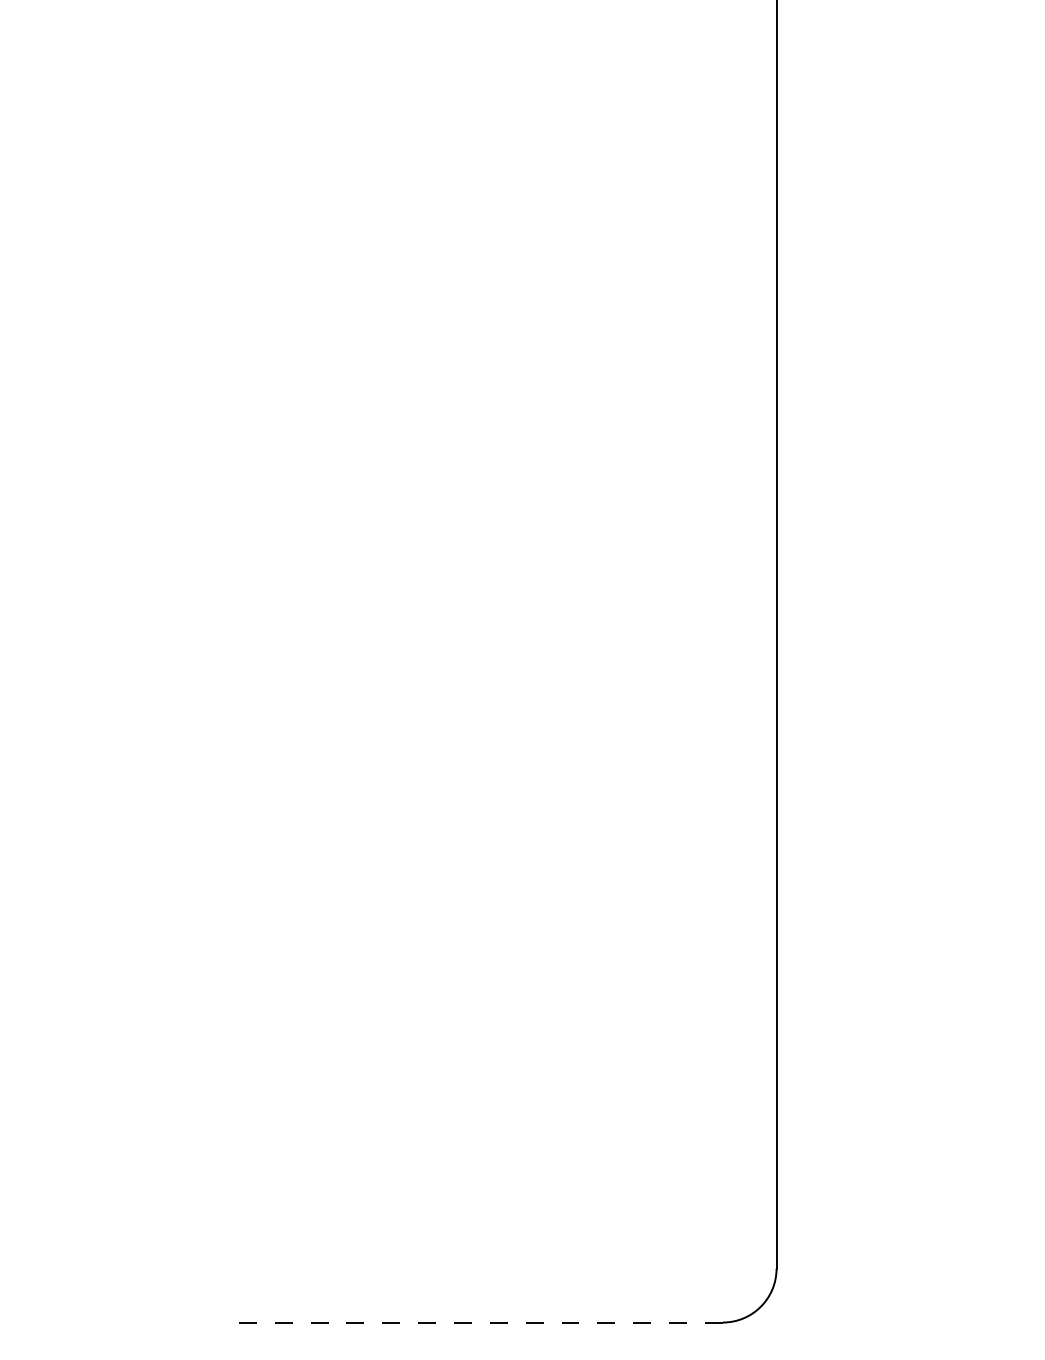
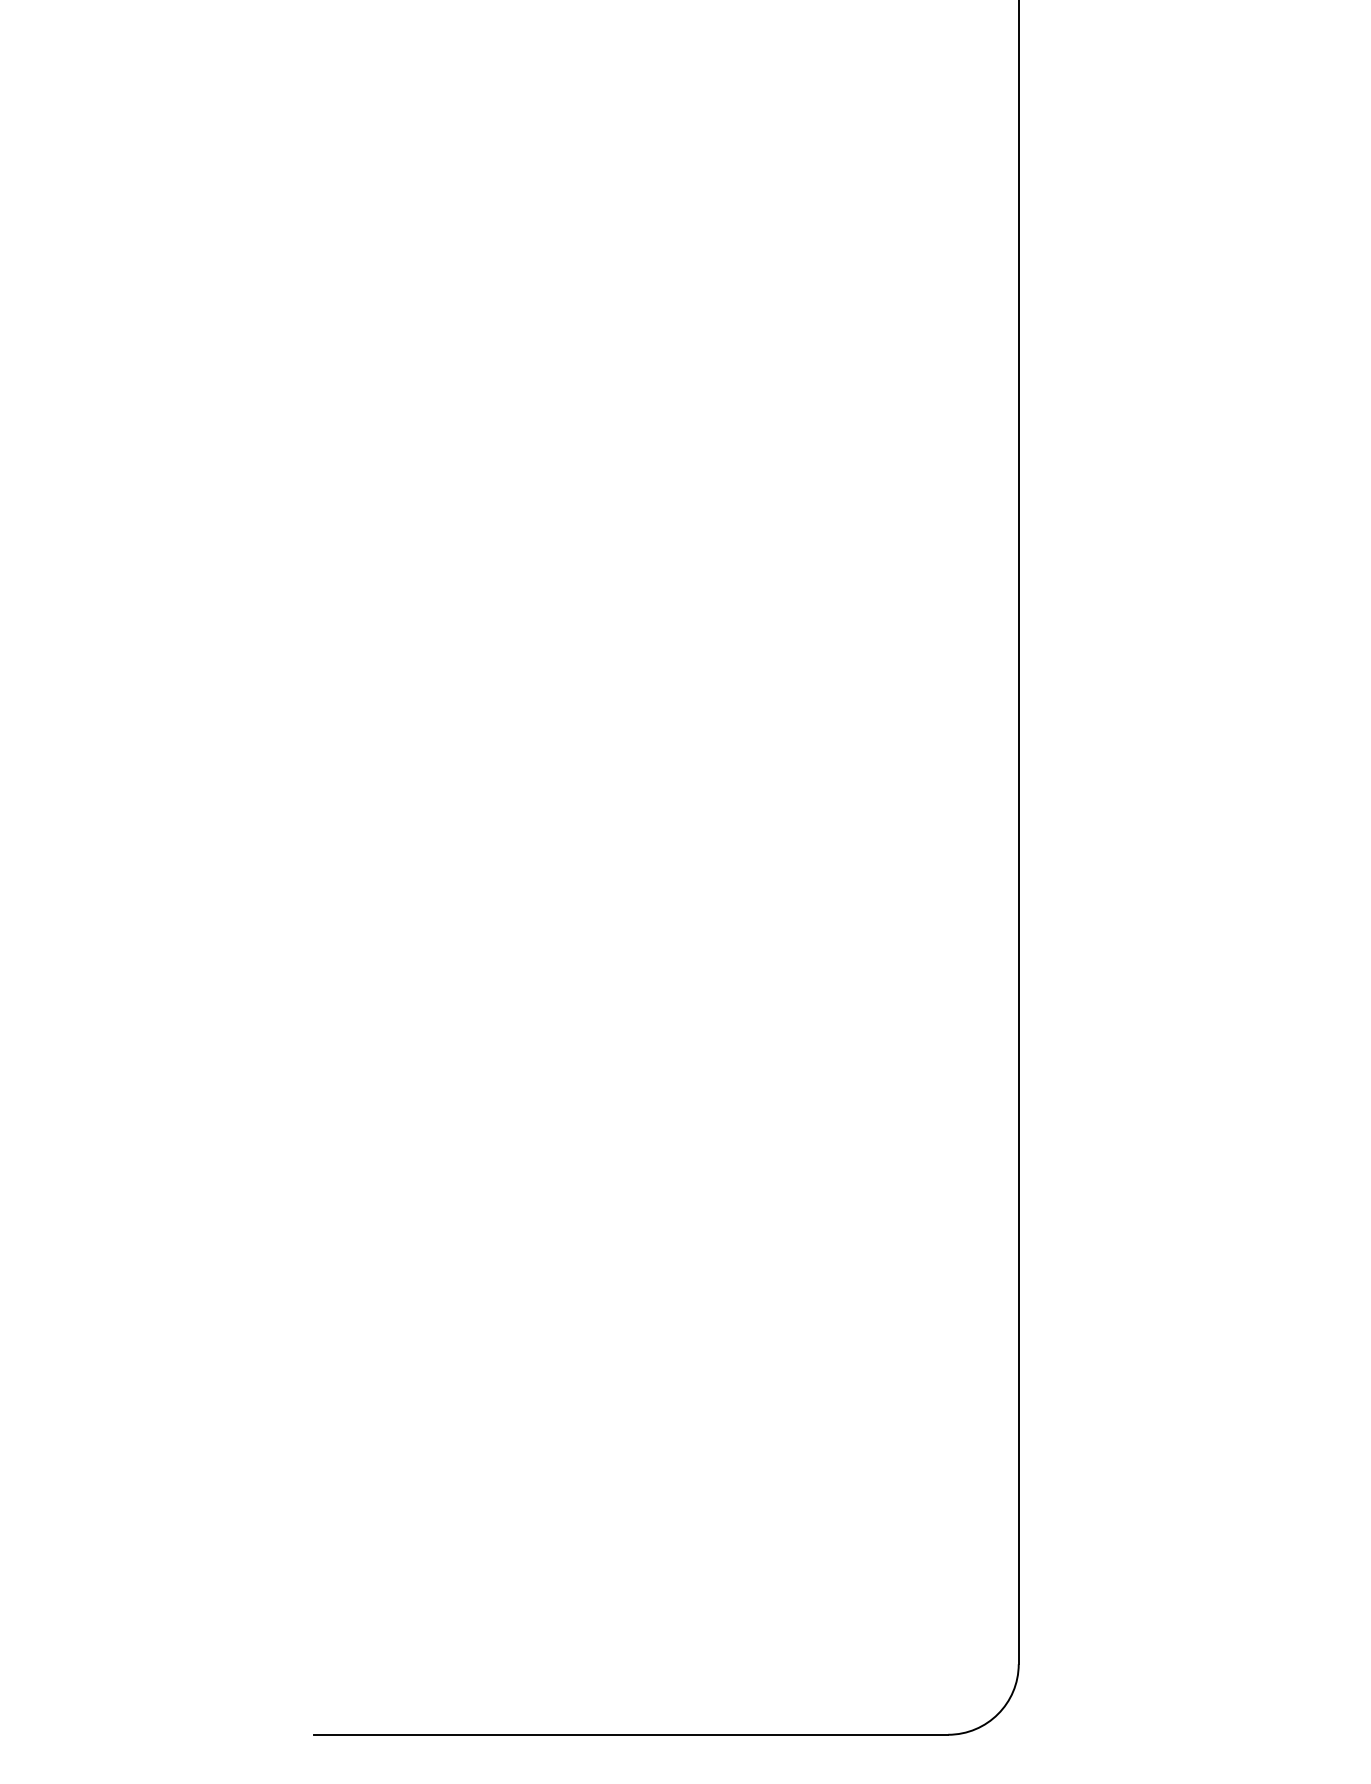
line: (480, 1322) -> (630, 1734), dashed -> solid

